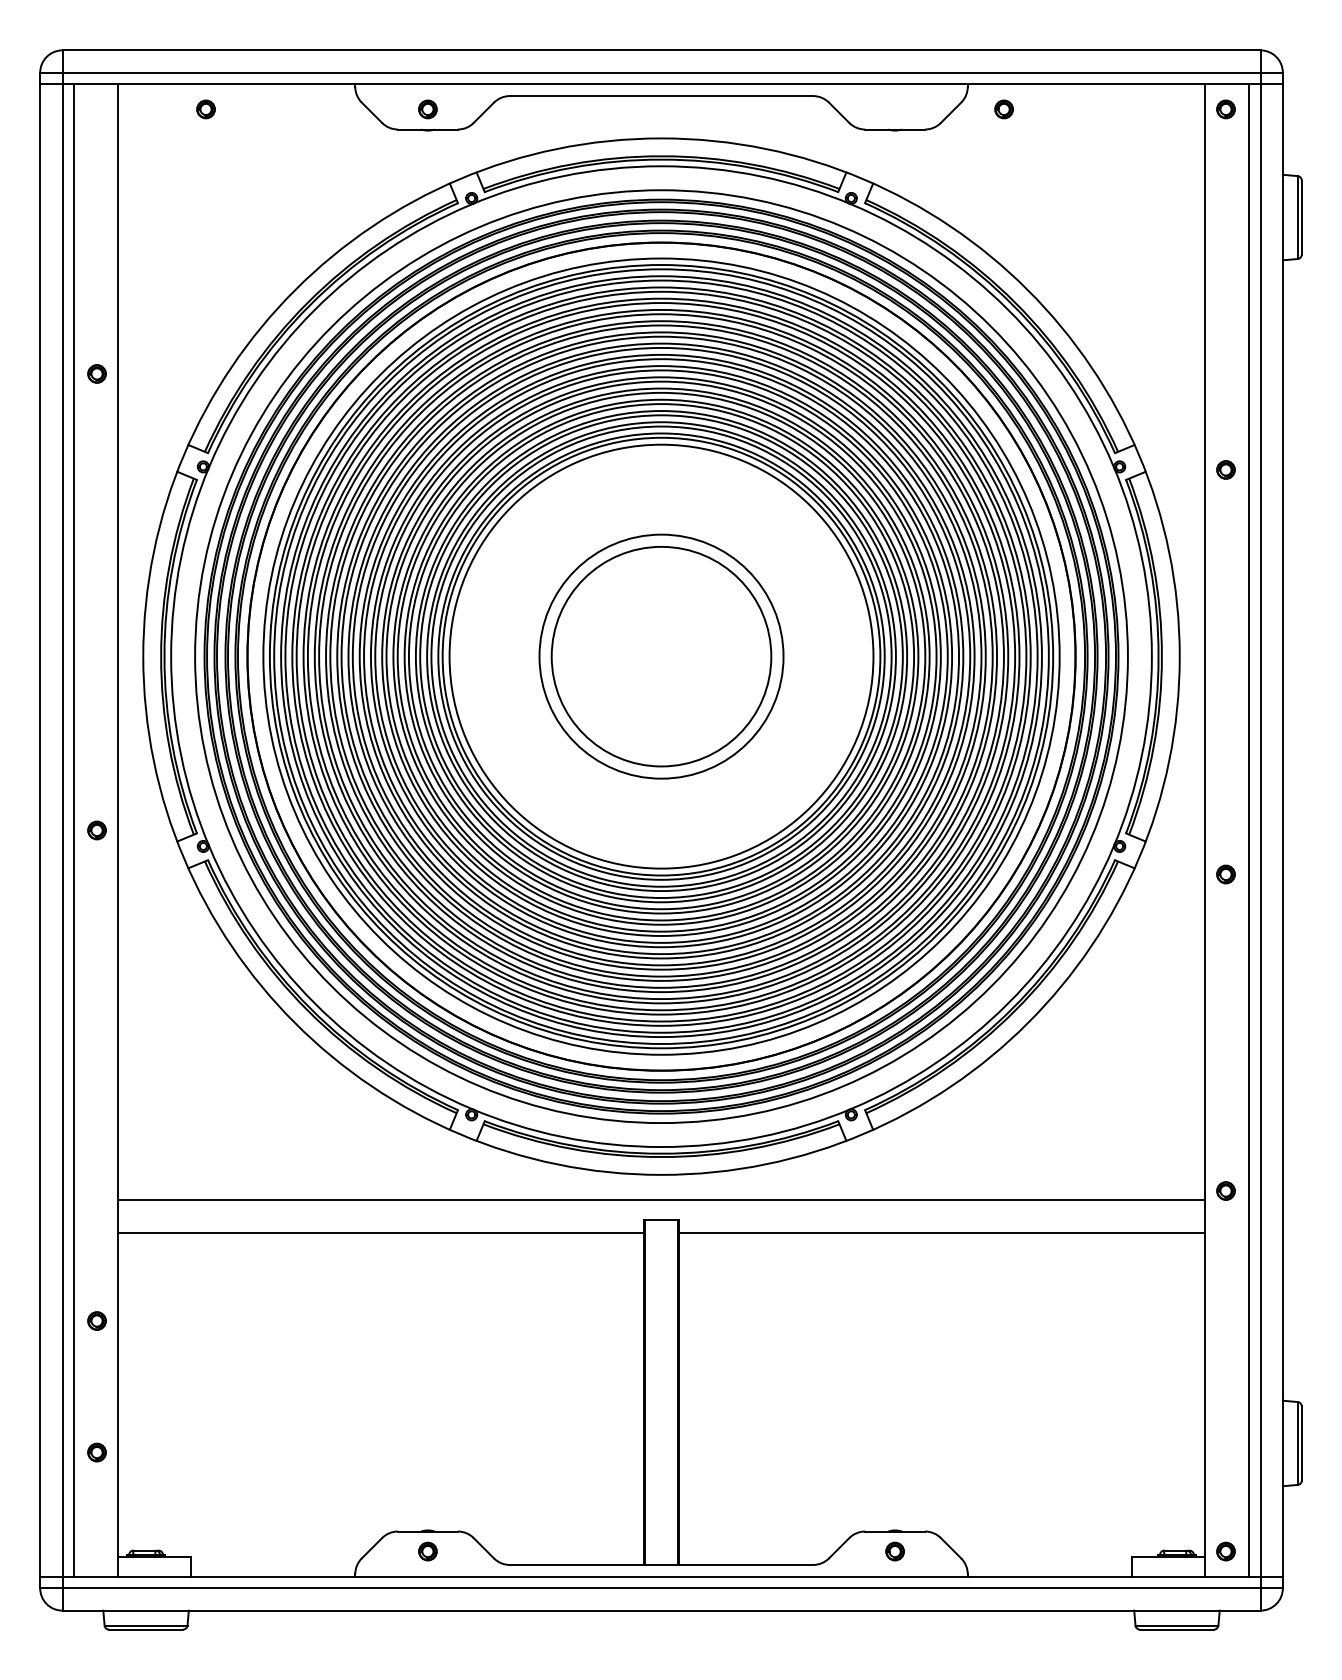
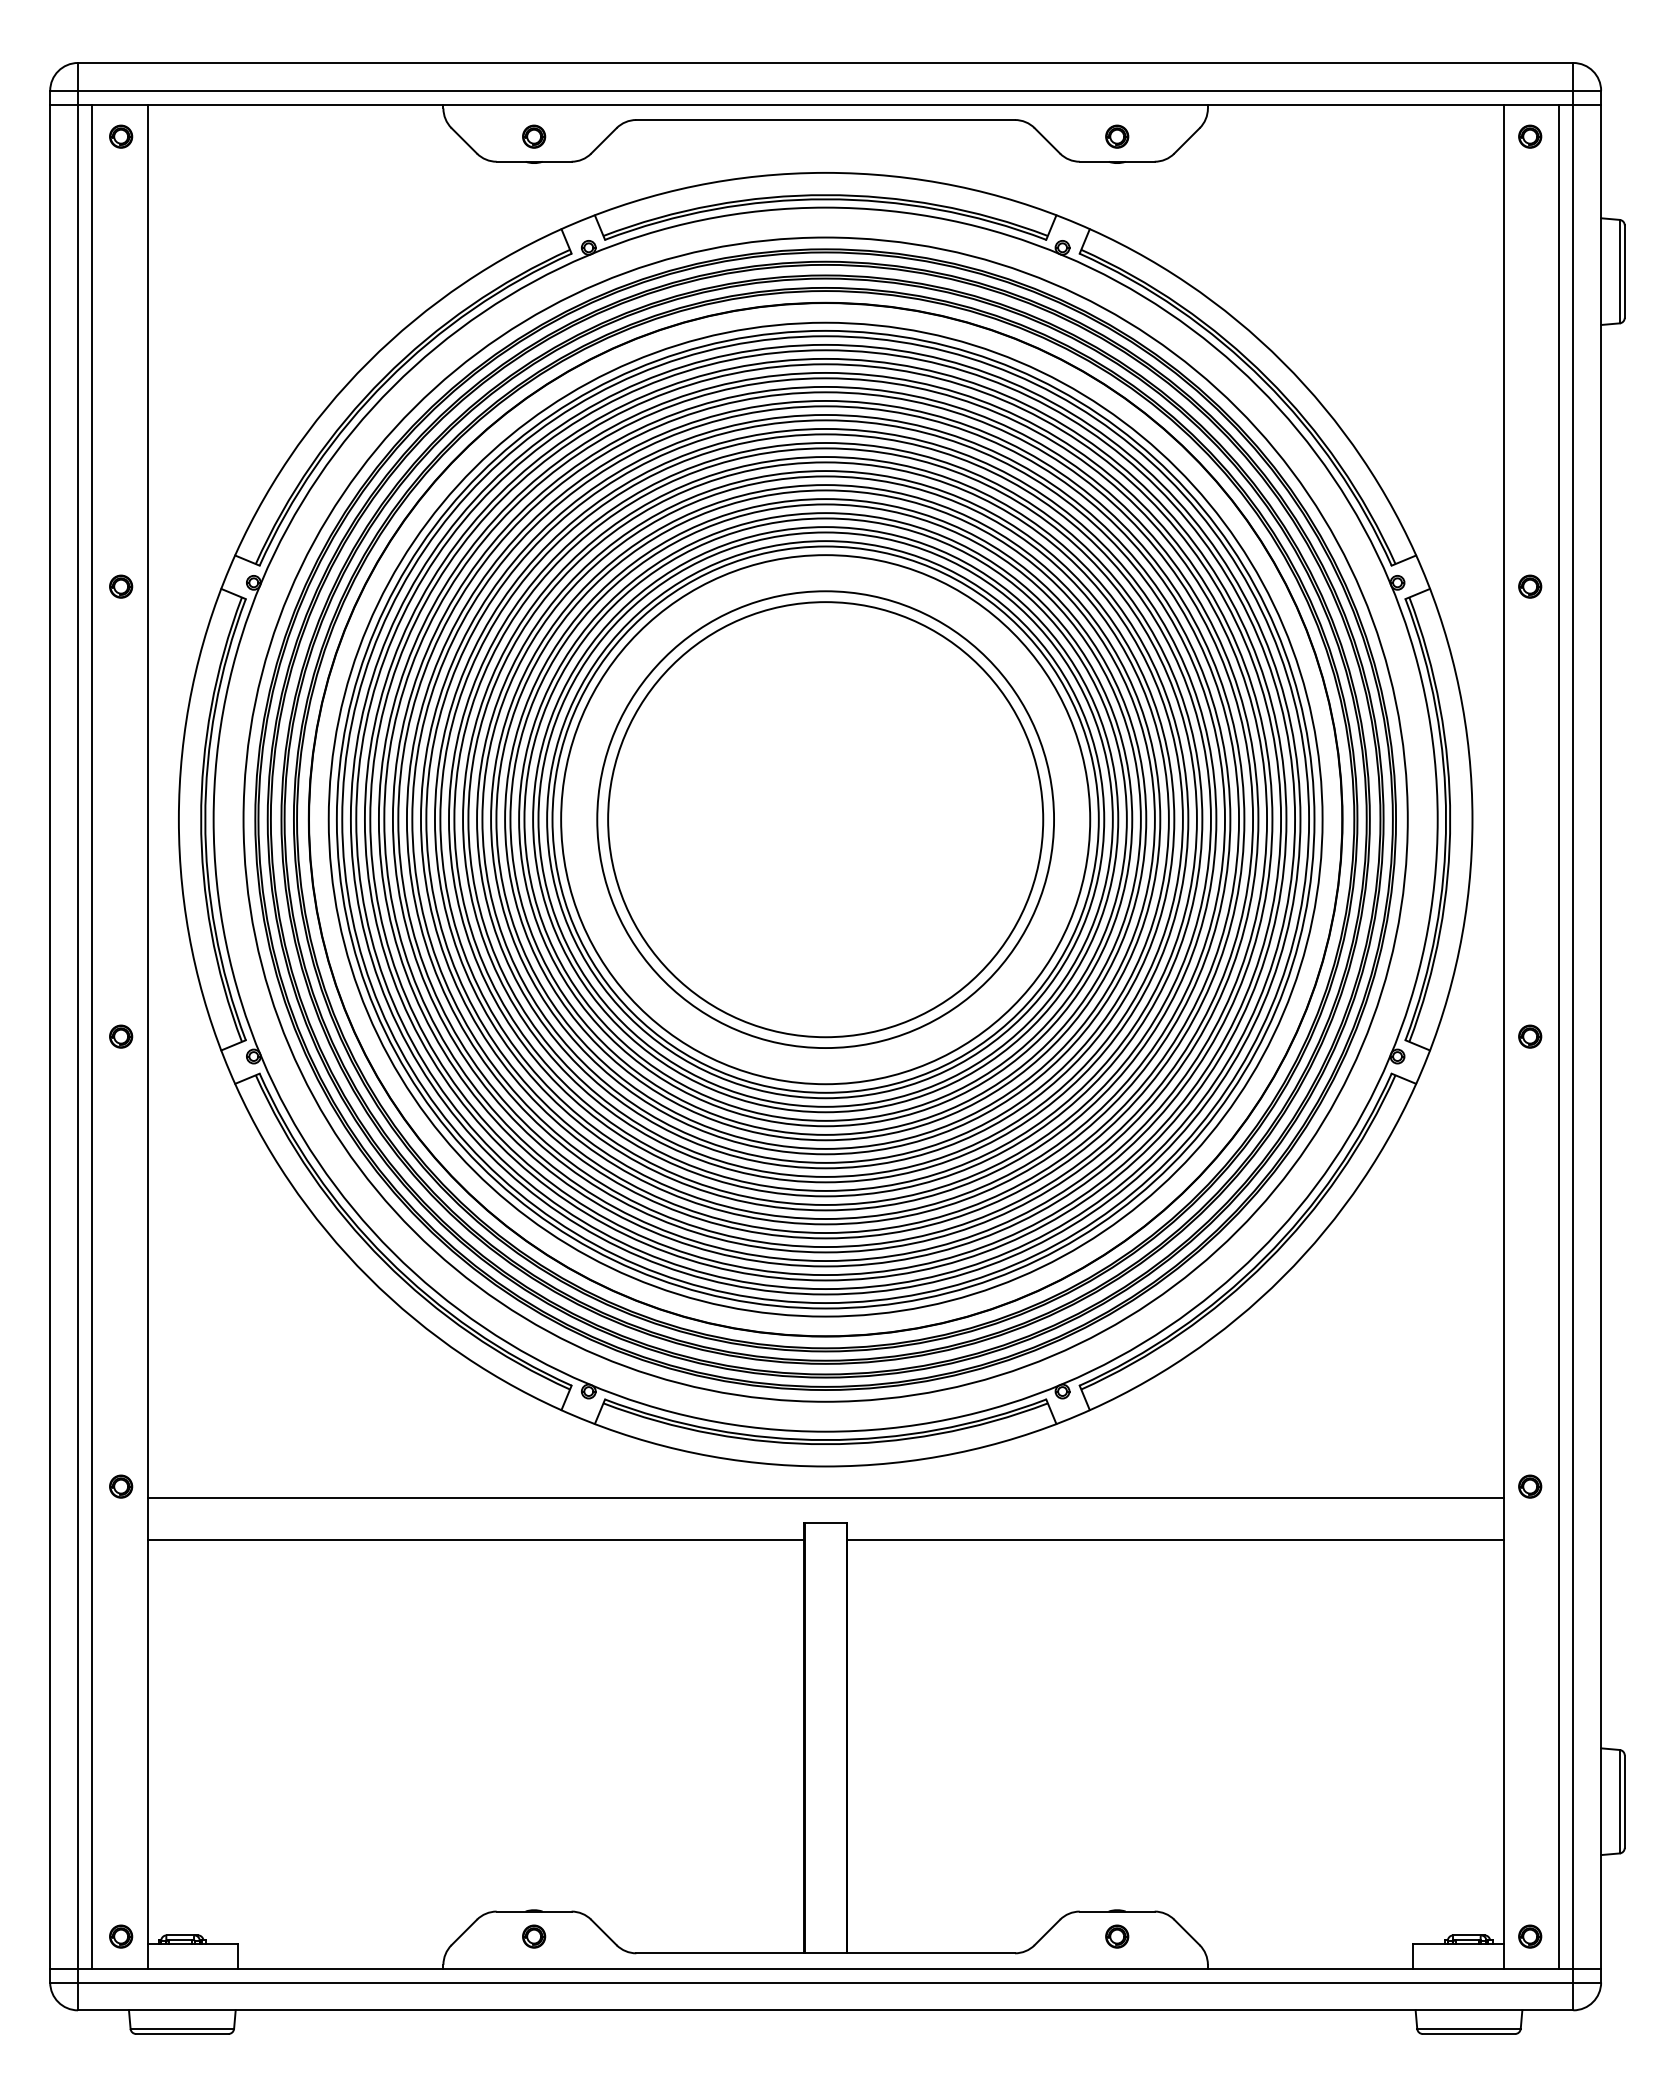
part: (205, 109) -> (120, 136), moved
part: (1003, 109) -> (1116, 136), moved
part: (96, 373) -> (120, 586), moved
circle: (661, 656) -> (825, 819), size x1.43
circle: (661, 656) -> (825, 819), size x1.67
part: (1225, 874) -> (1529, 1036), moved
part: (96, 1320) -> (120, 1485), moved
part: (96, 1452) -> (120, 1936), moved

